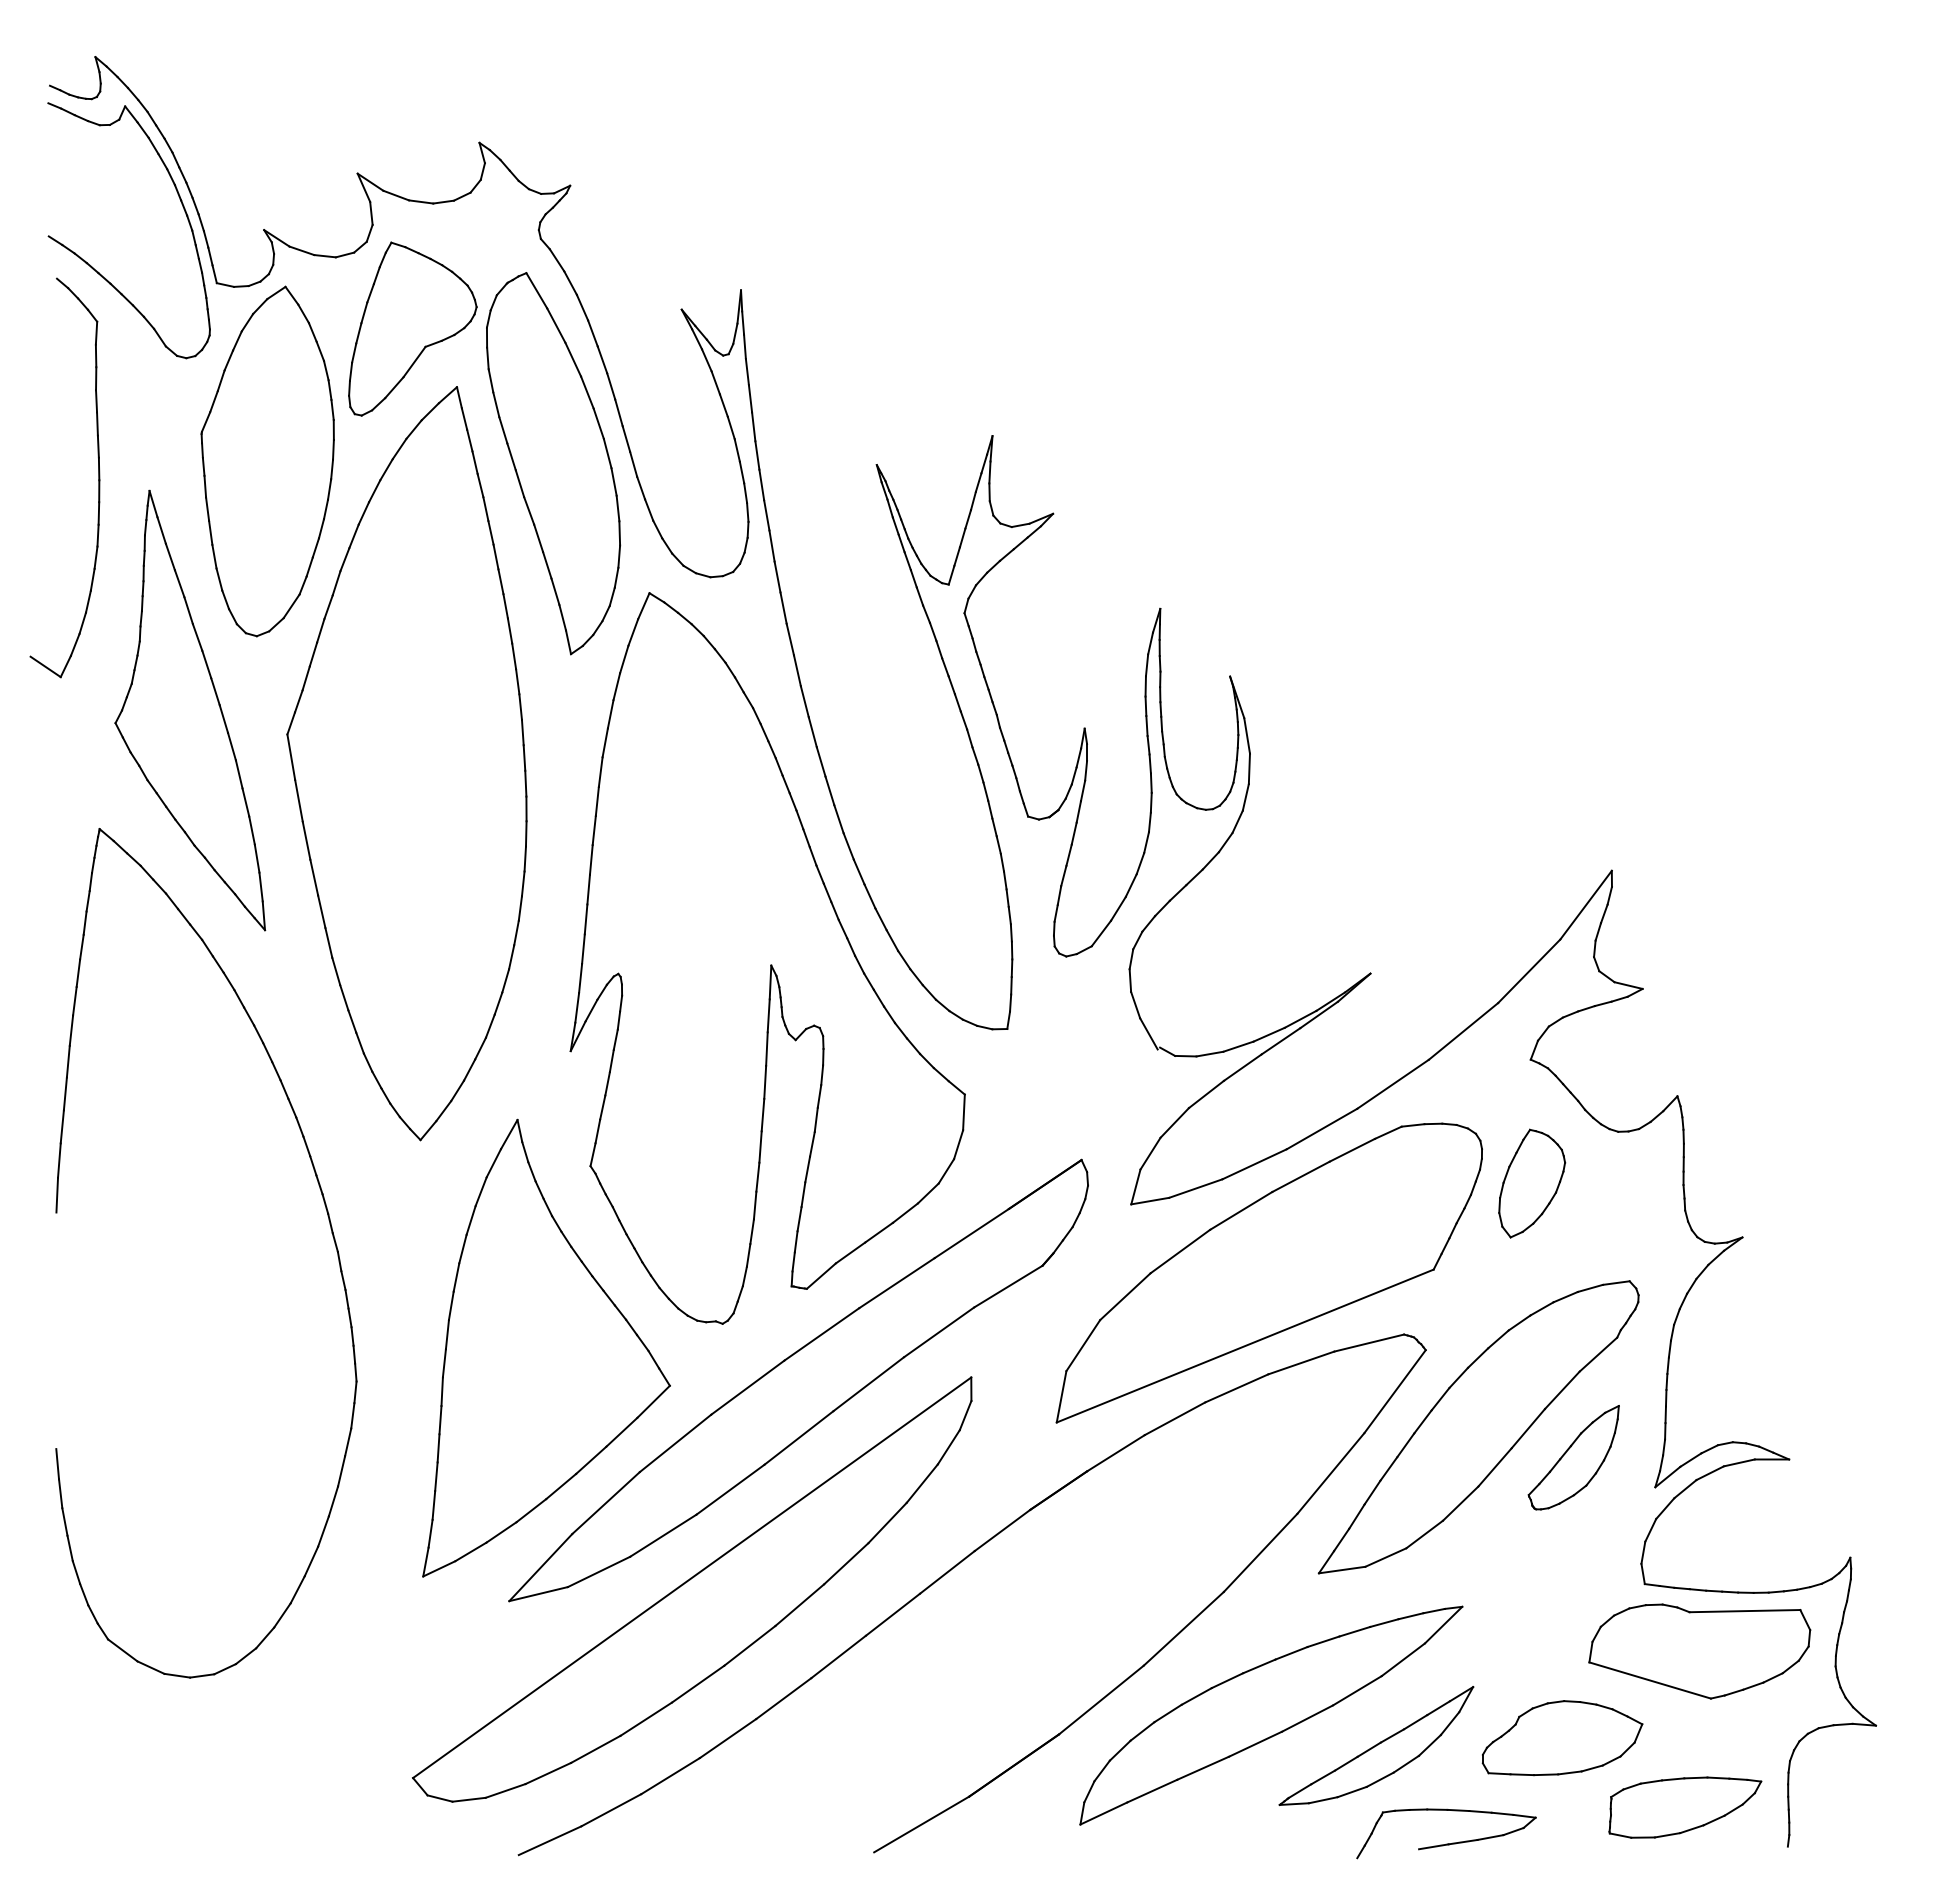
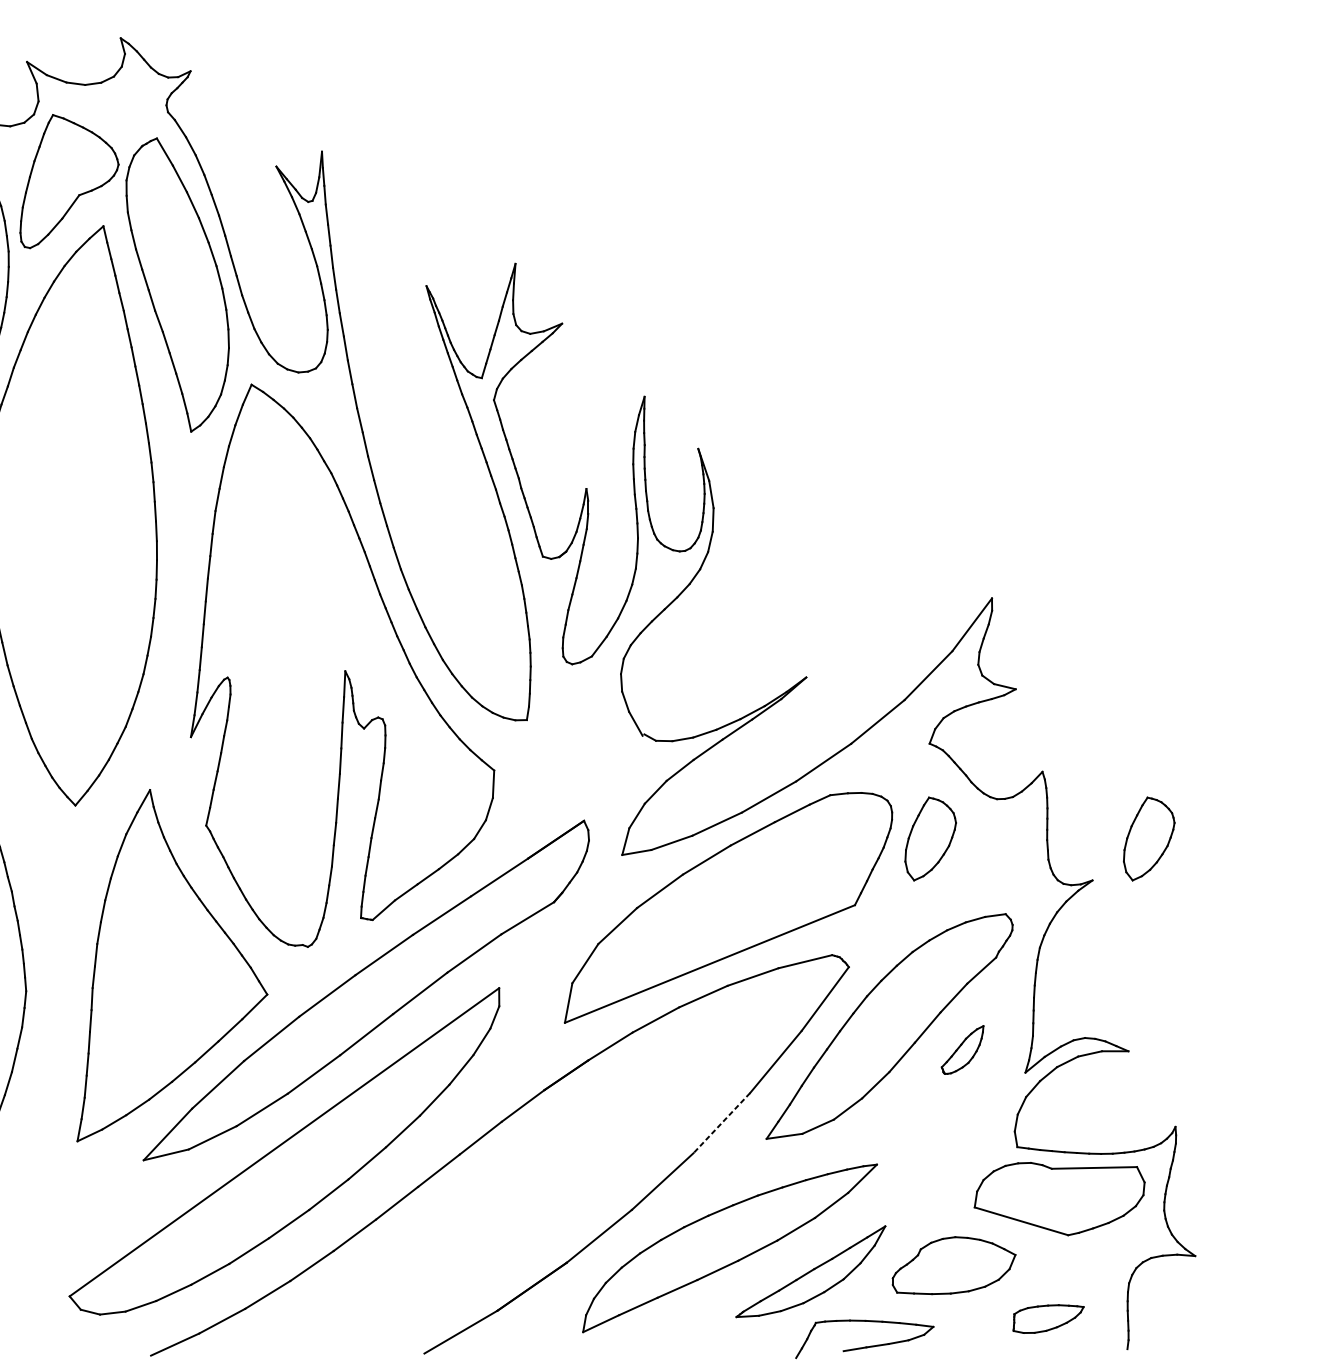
part: (1816, 1183) -> (1149, 838), added
part: (1573, 1457) -> (962, 1049), size x0.6
line: (1260, 1552) -> (721, 1122), solid -> dashed
part: (1685, 1807) -> (1048, 1319), size x0.6

